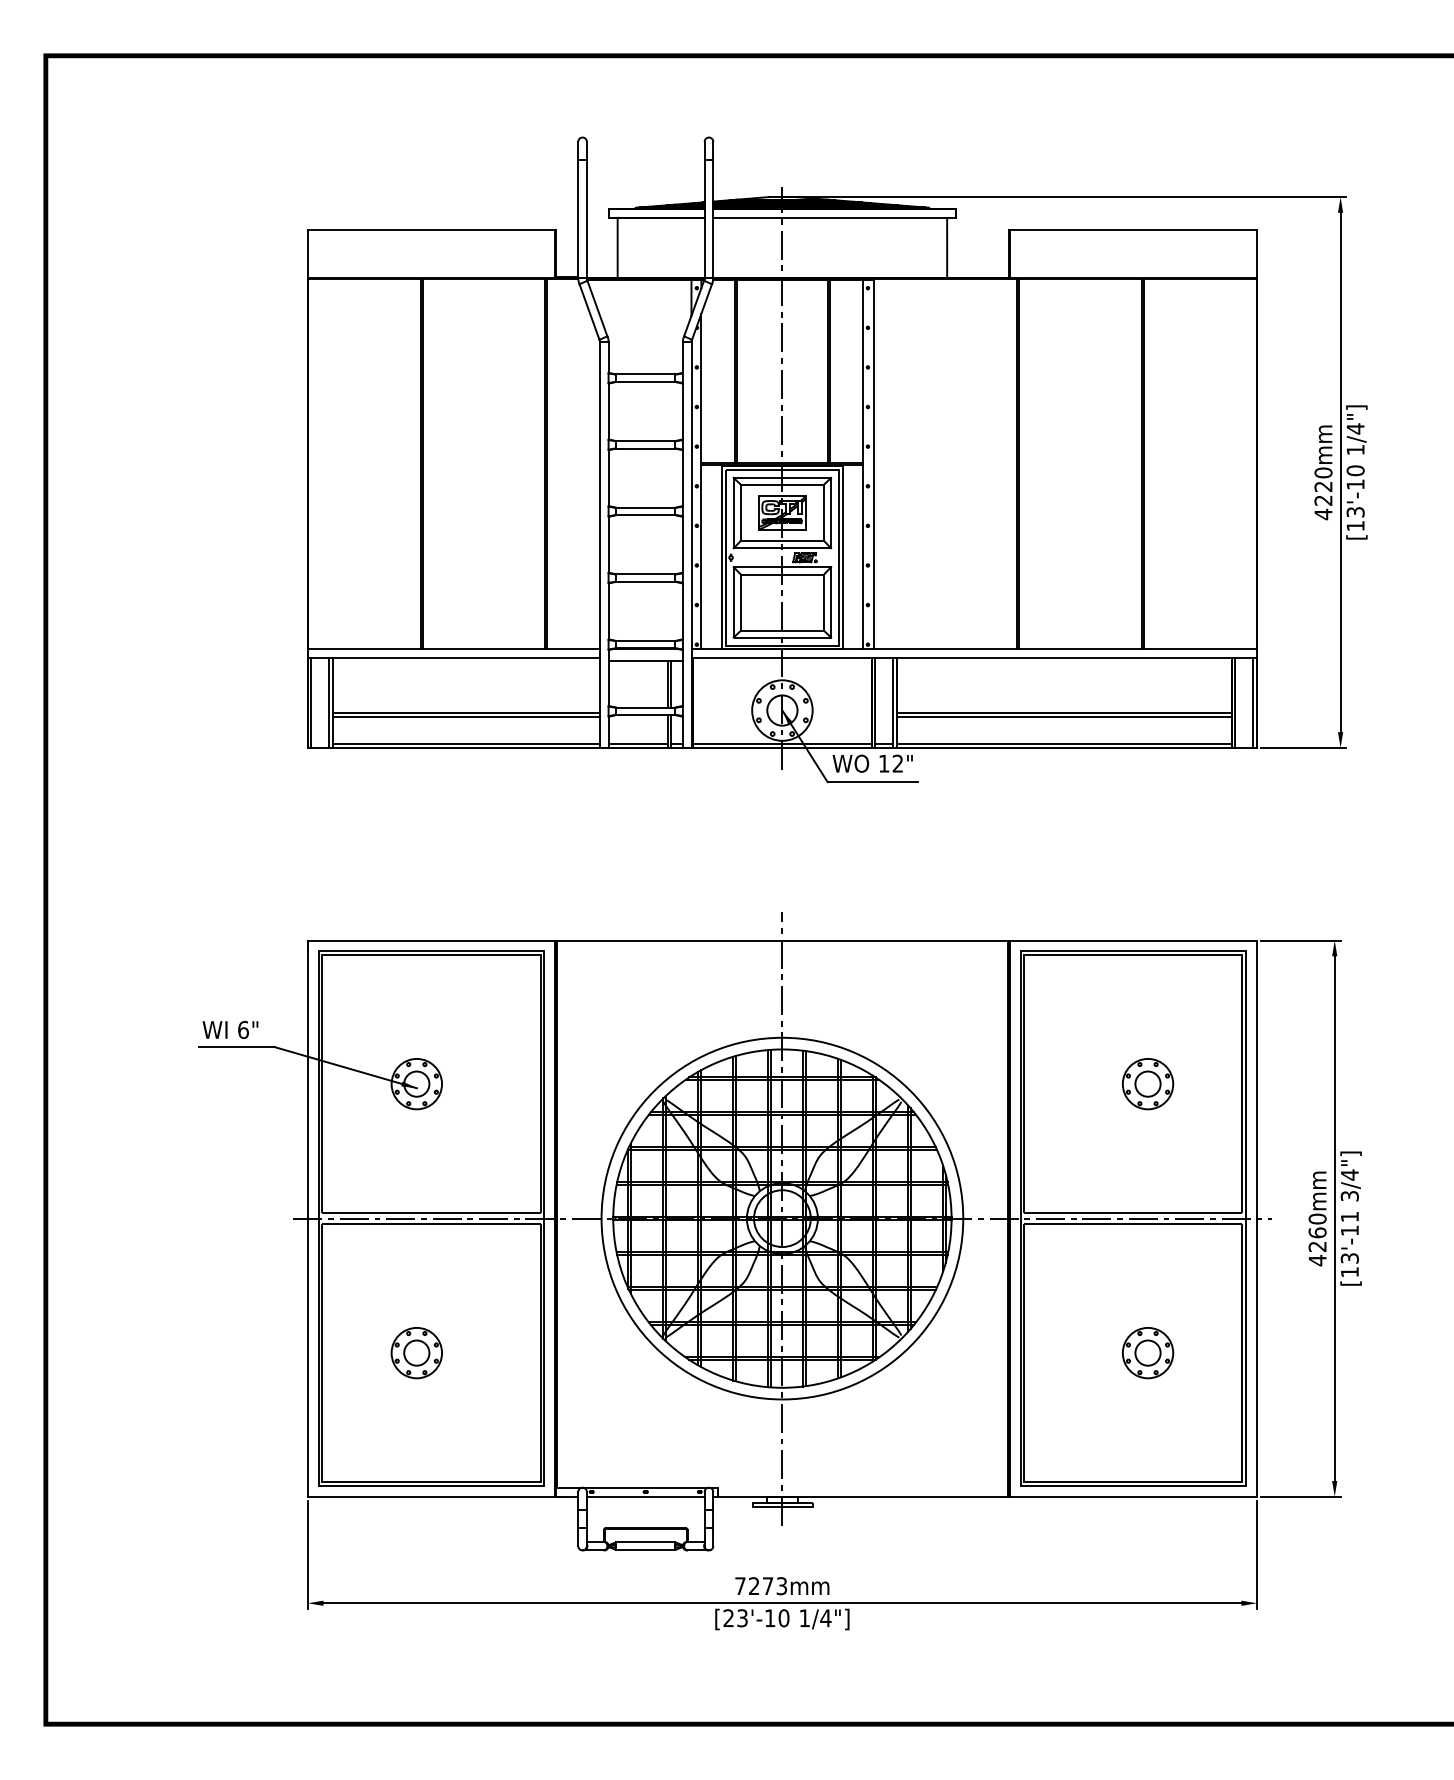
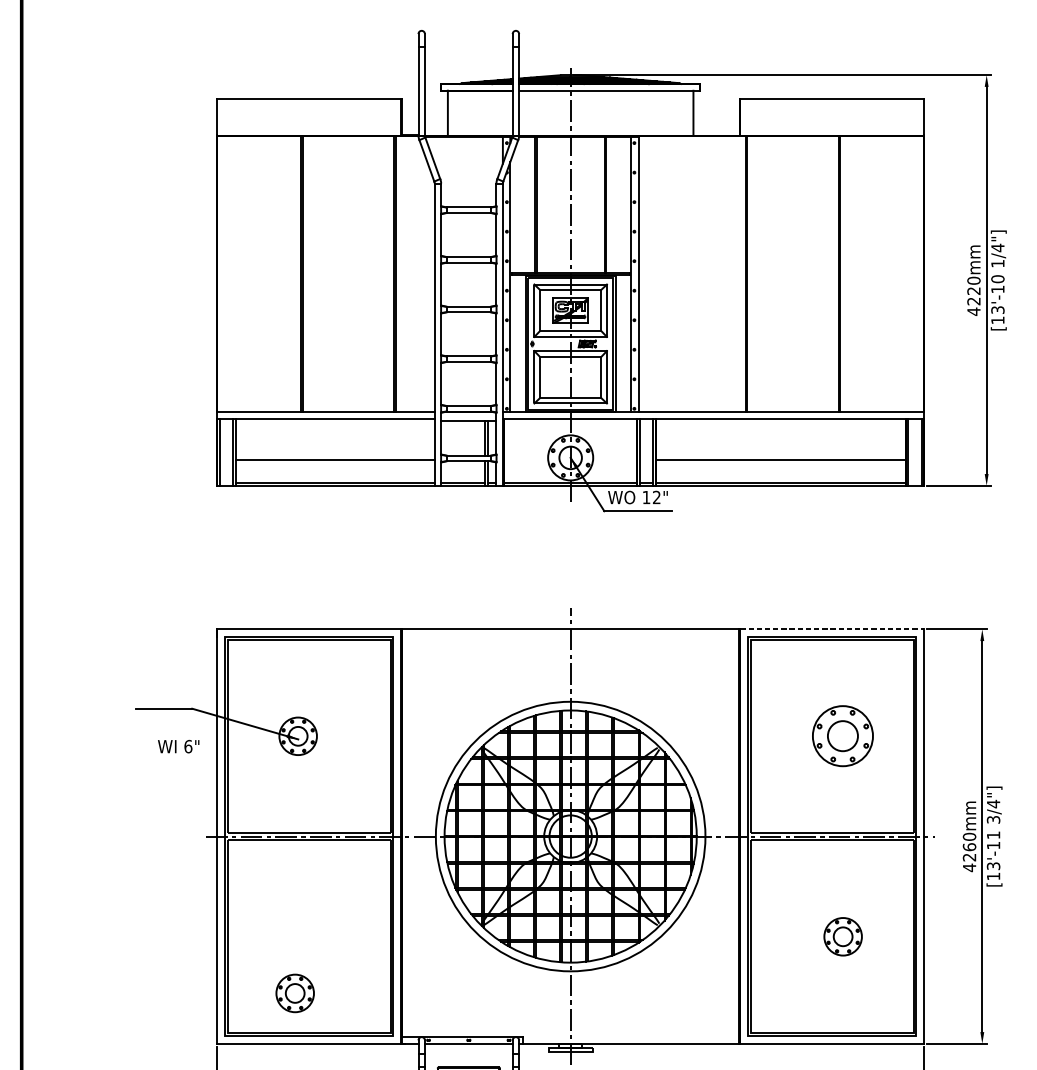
line: (466, 716) -> (335, 462), removed
line: (1064, 716) -> (780, 462), removed
line: (1133, 940) -> (832, 629), solid -> dashed
text: (230, 1029) -> (178, 746), moved
part: (1148, 1084) -> (843, 736), size x1.6
part: (416, 1353) -> (294, 993), moved

